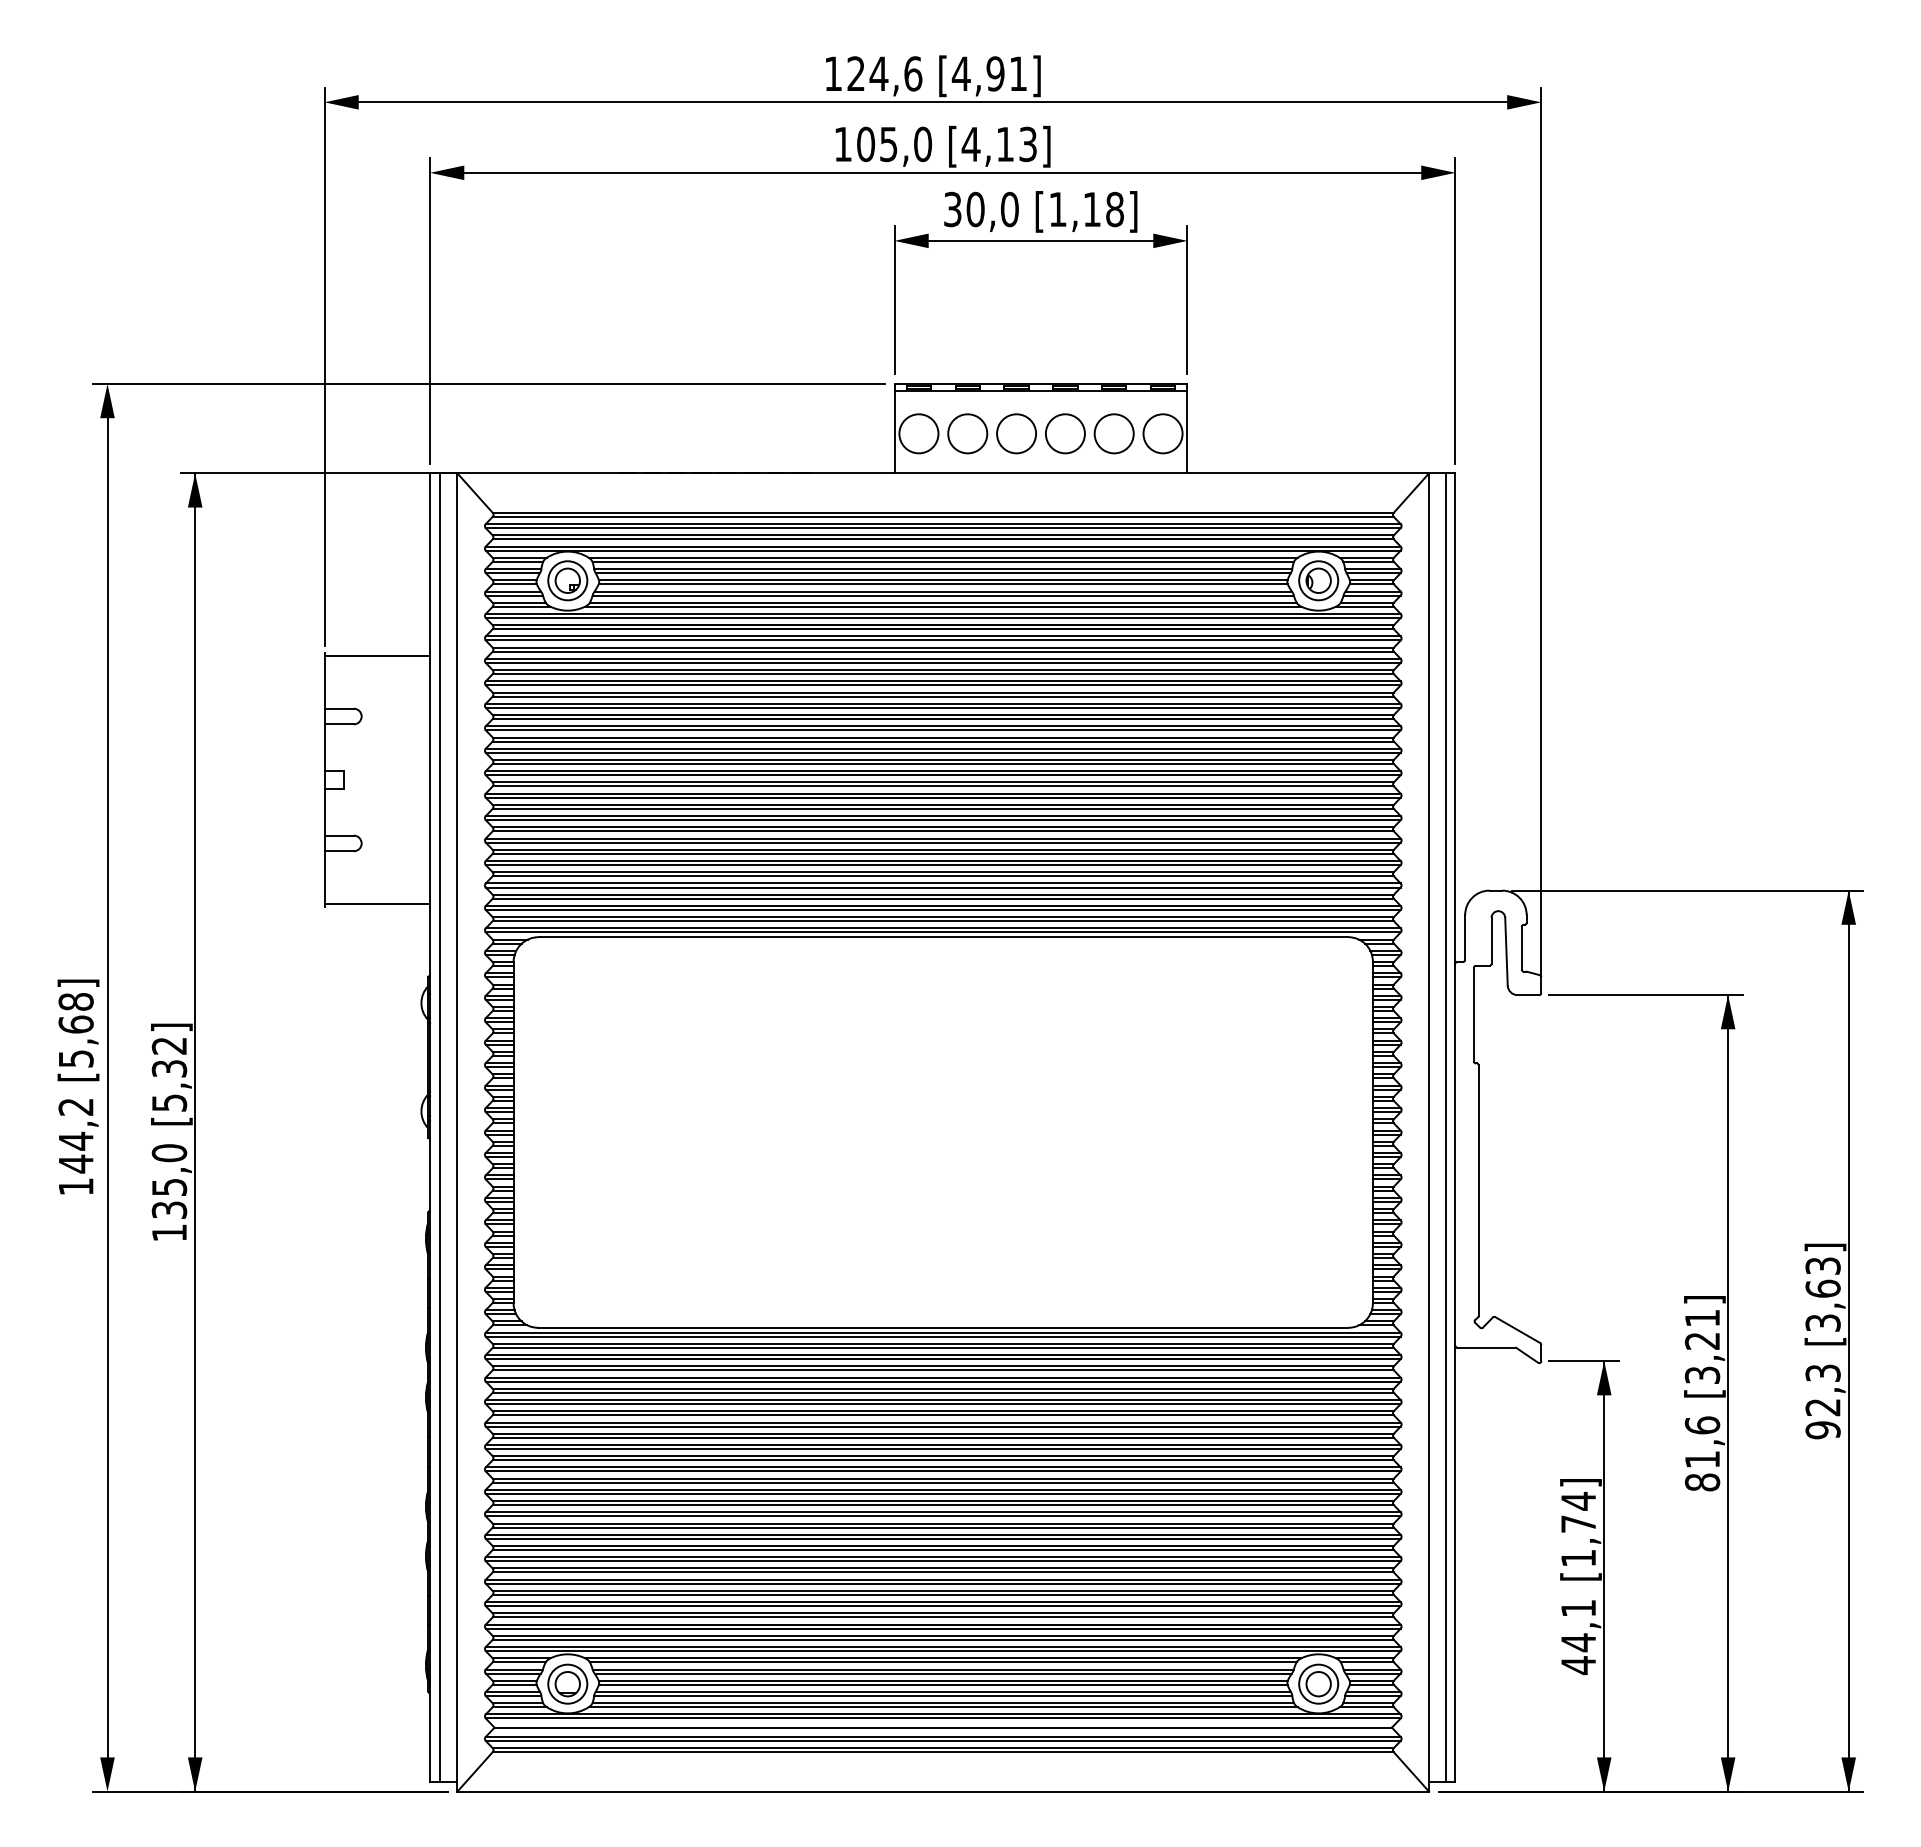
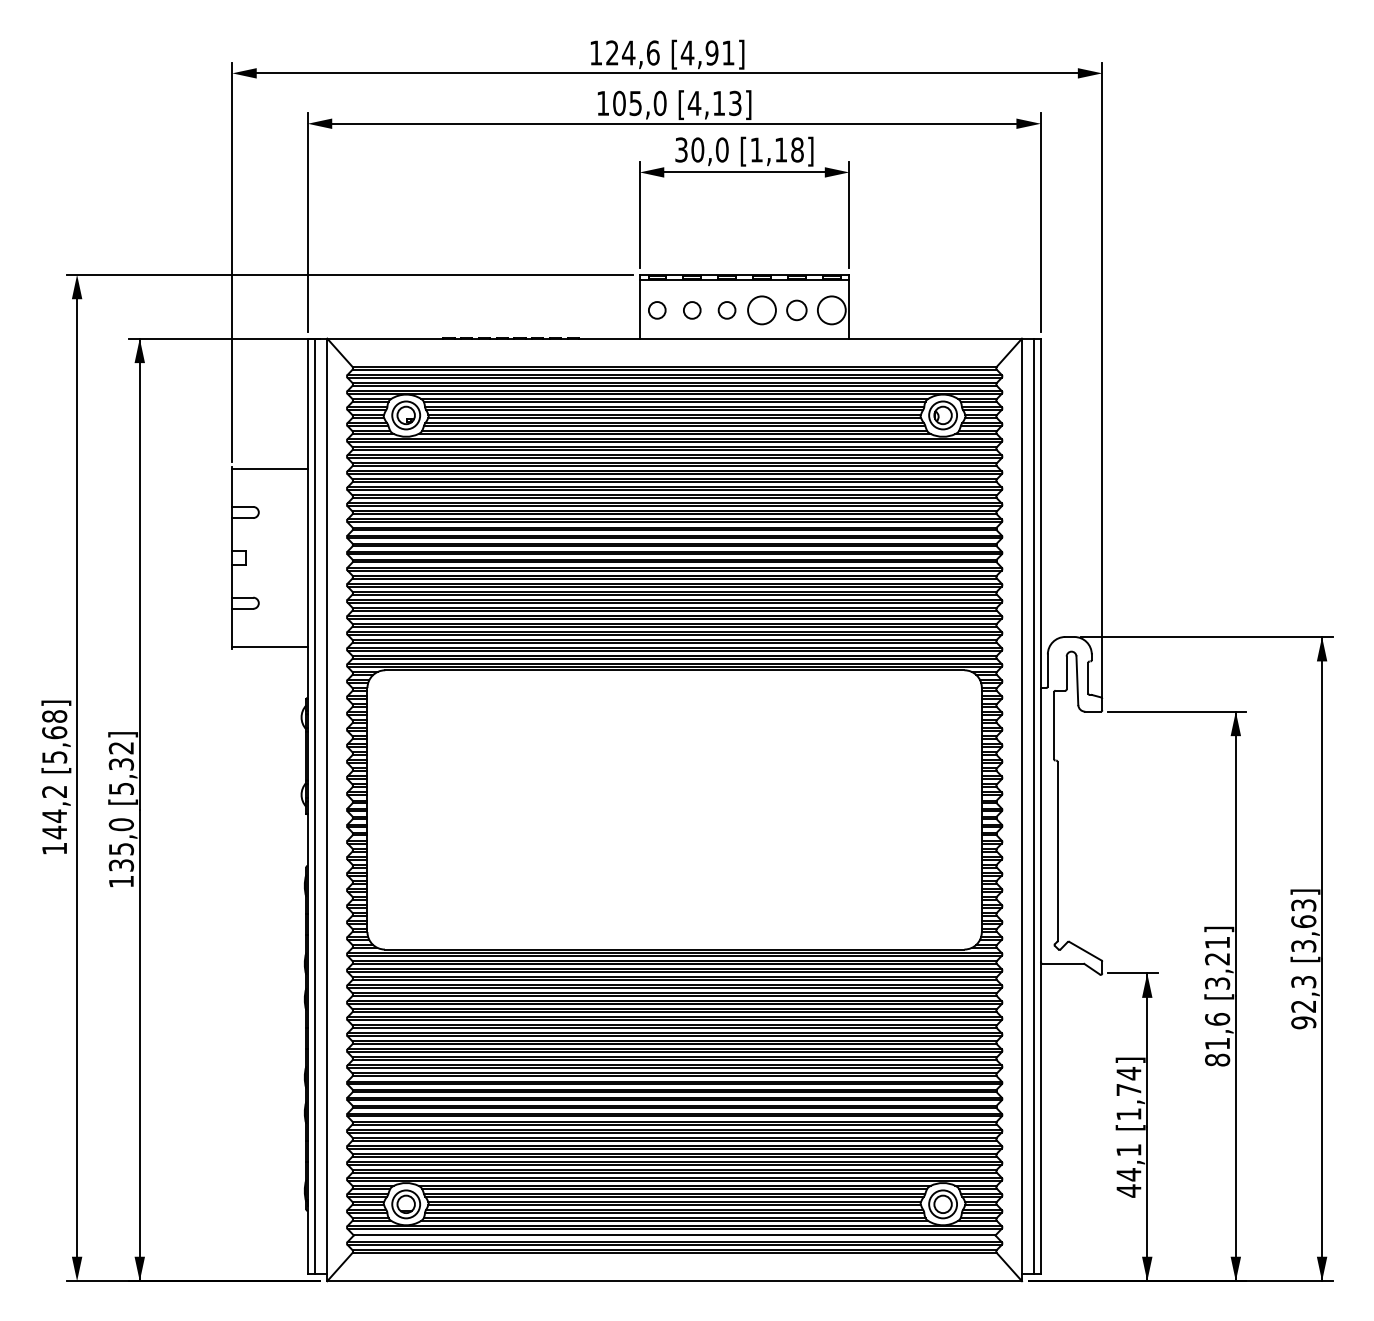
circle: (918, 433) -> (656, 310), size x0.6
circle: (967, 433) -> (692, 310), size x0.6
circle: (1016, 433) -> (727, 310), size x0.6
circle: (1113, 433) -> (796, 310), size x0.7

